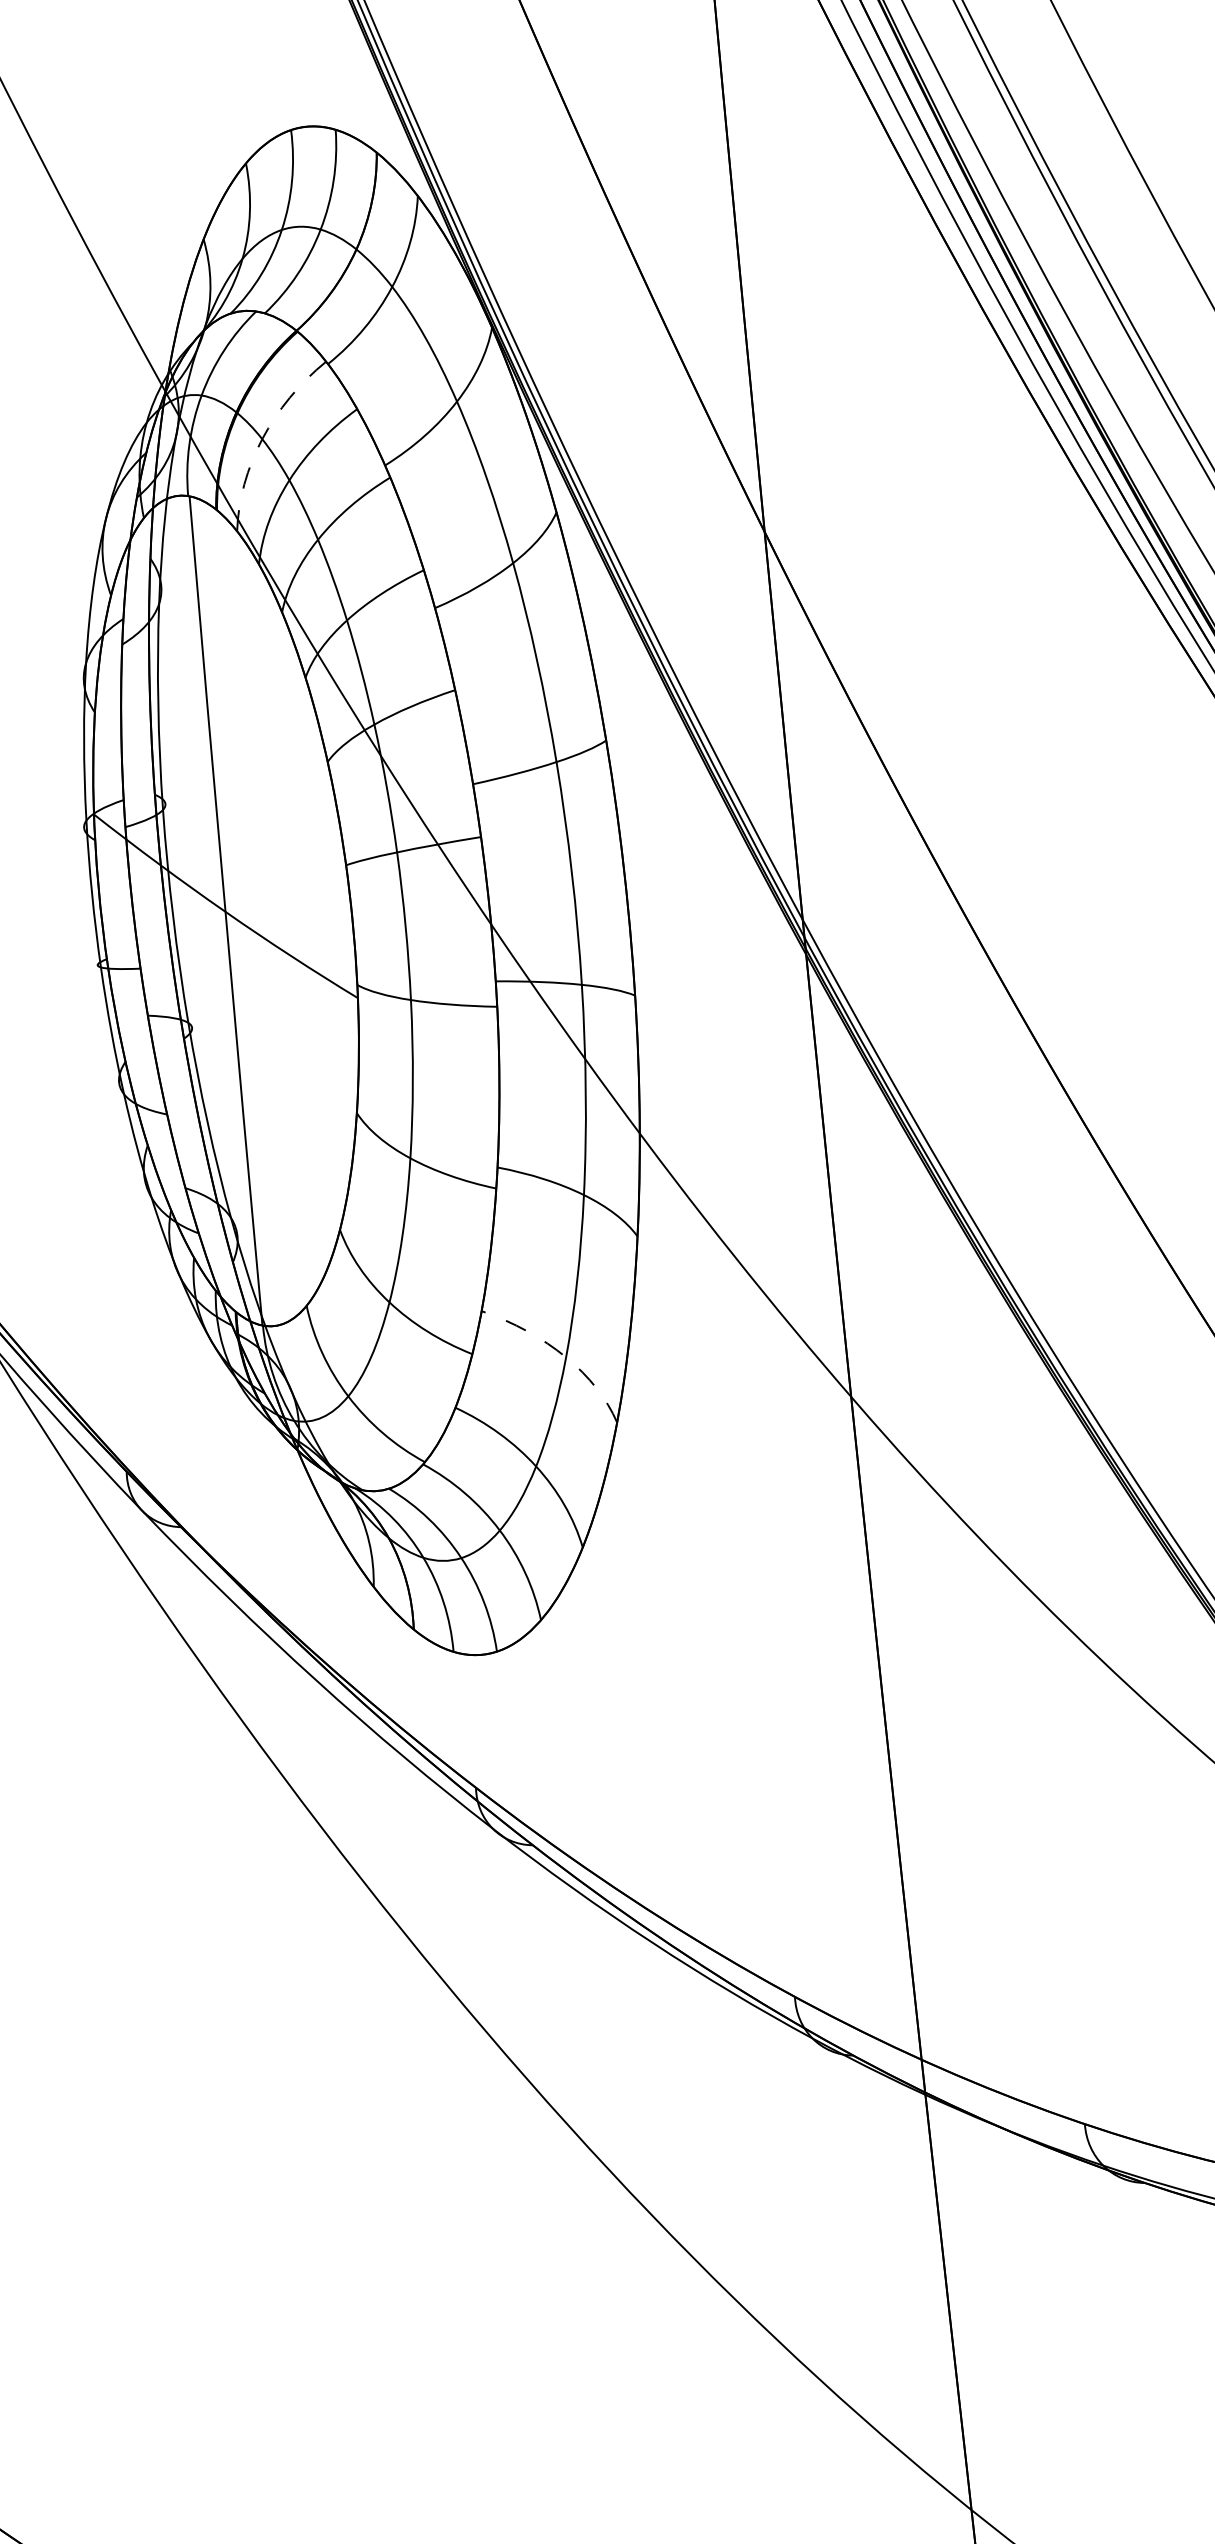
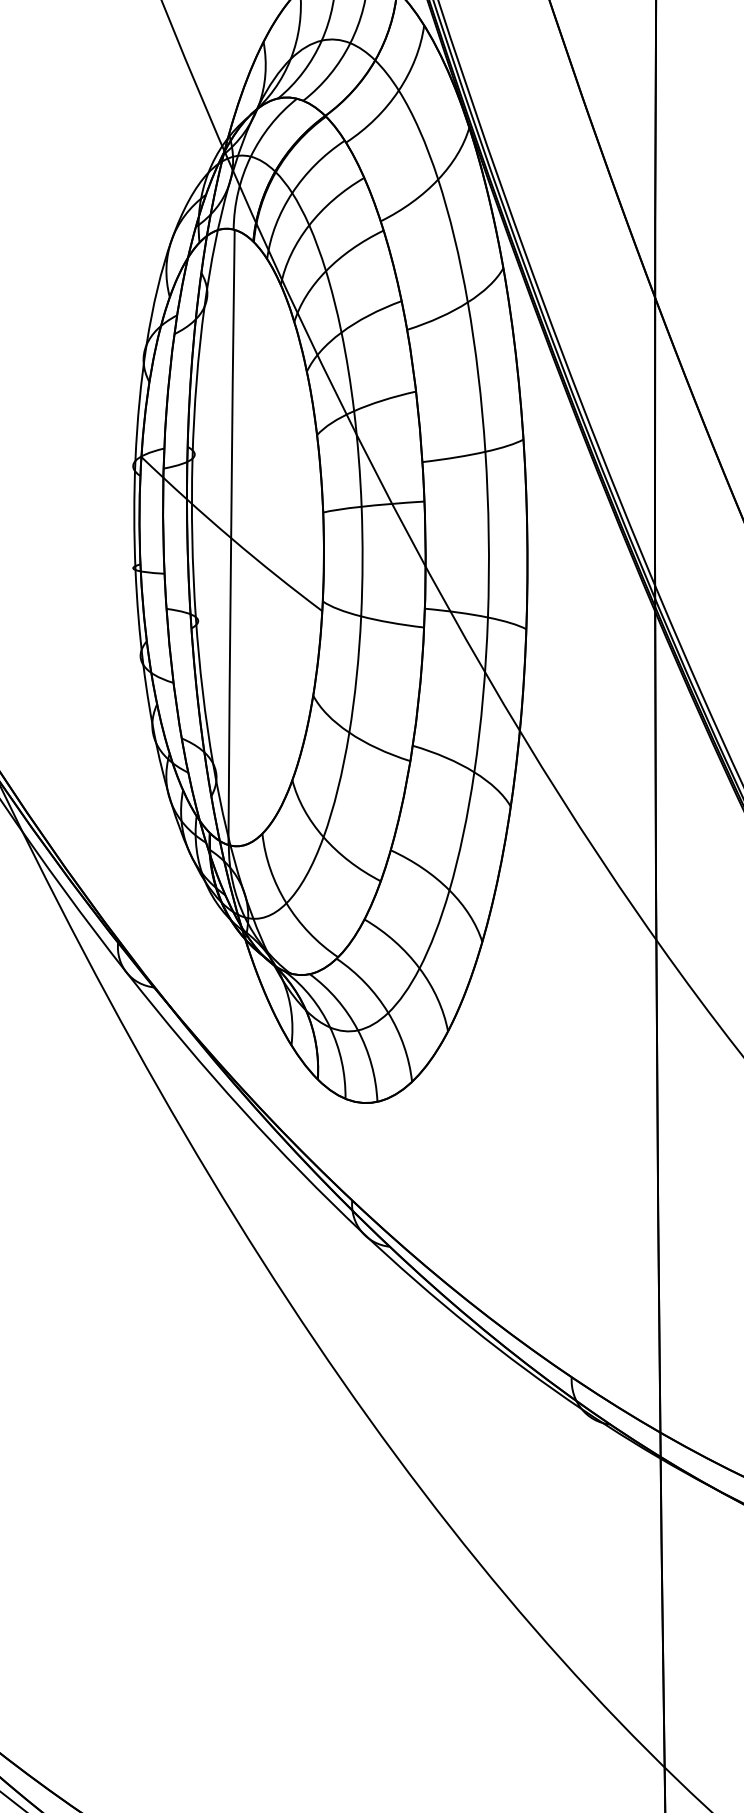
arc: (262, 438) -> (292, 192), dashed -> solid
arc: (561, 1353) -> (446, 887), dashed -> solid

